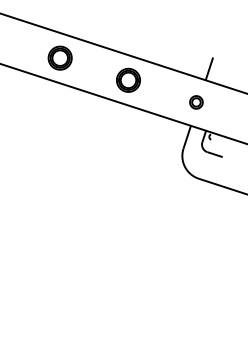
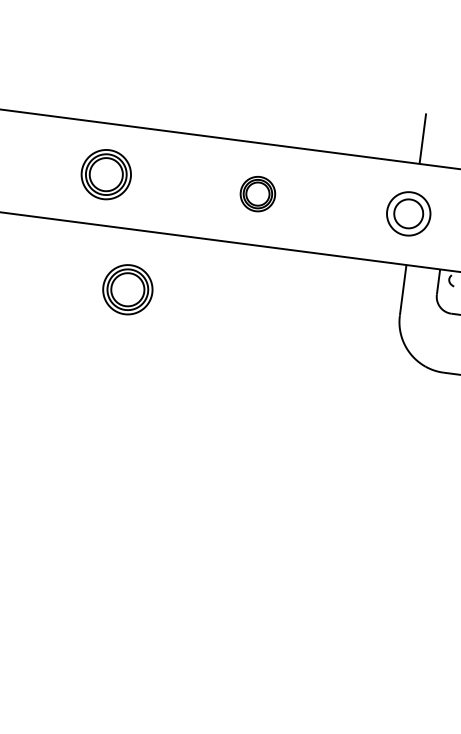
part: (128, 79) -> (257, 192), size x0.7
part: (196, 102) -> (408, 214), size x1.6
part: (59, 112) -> (126, 288), added

